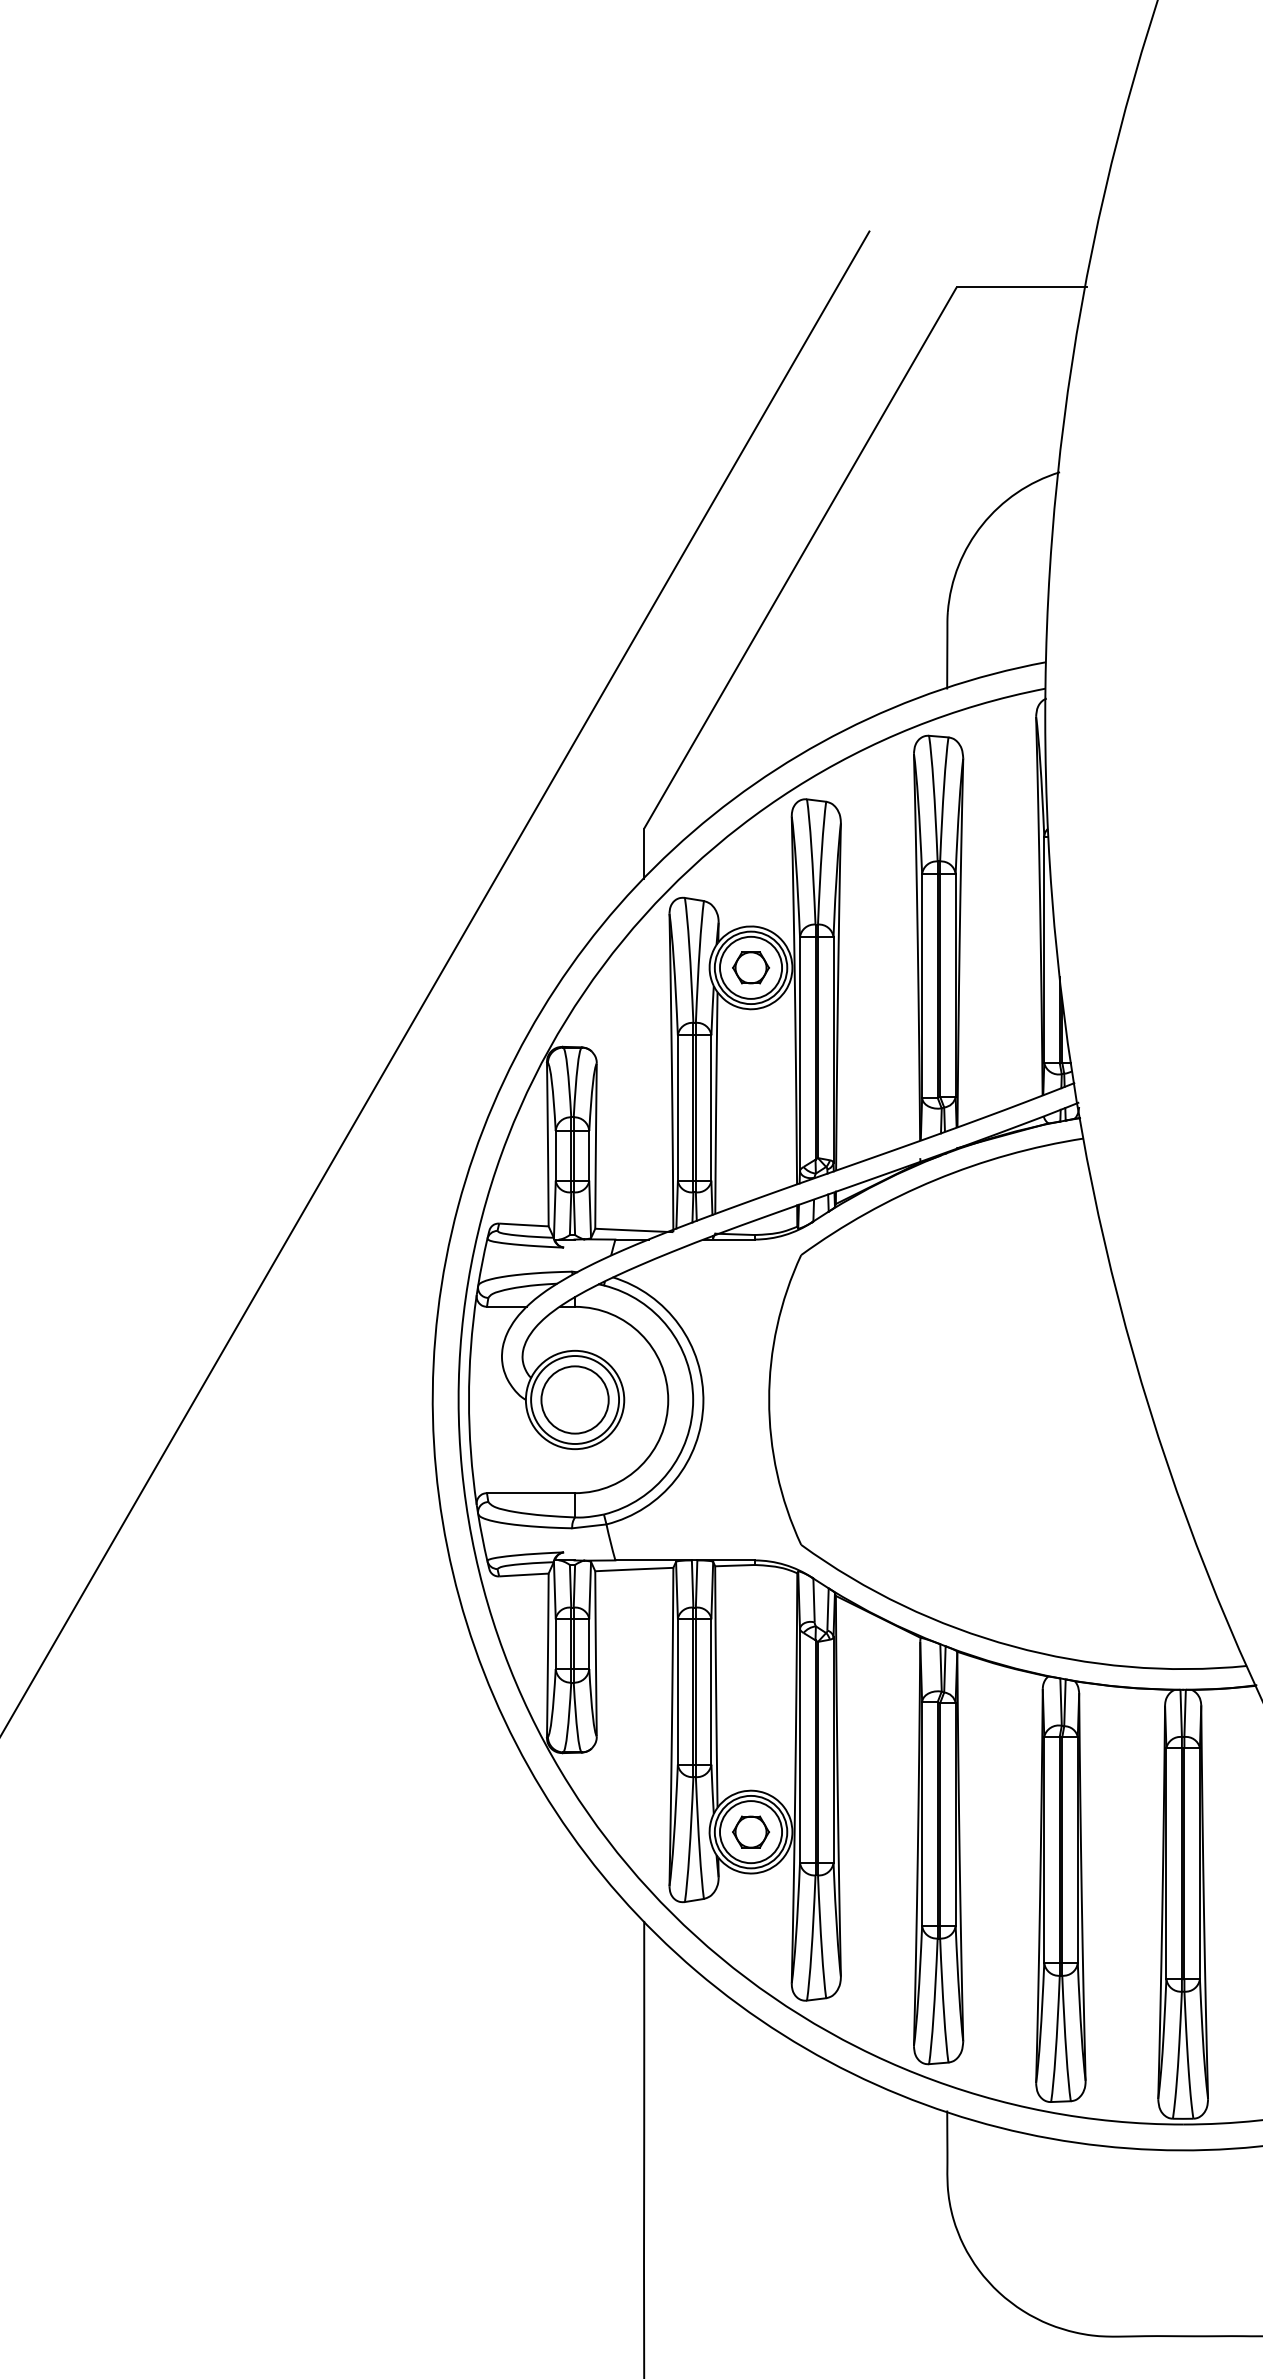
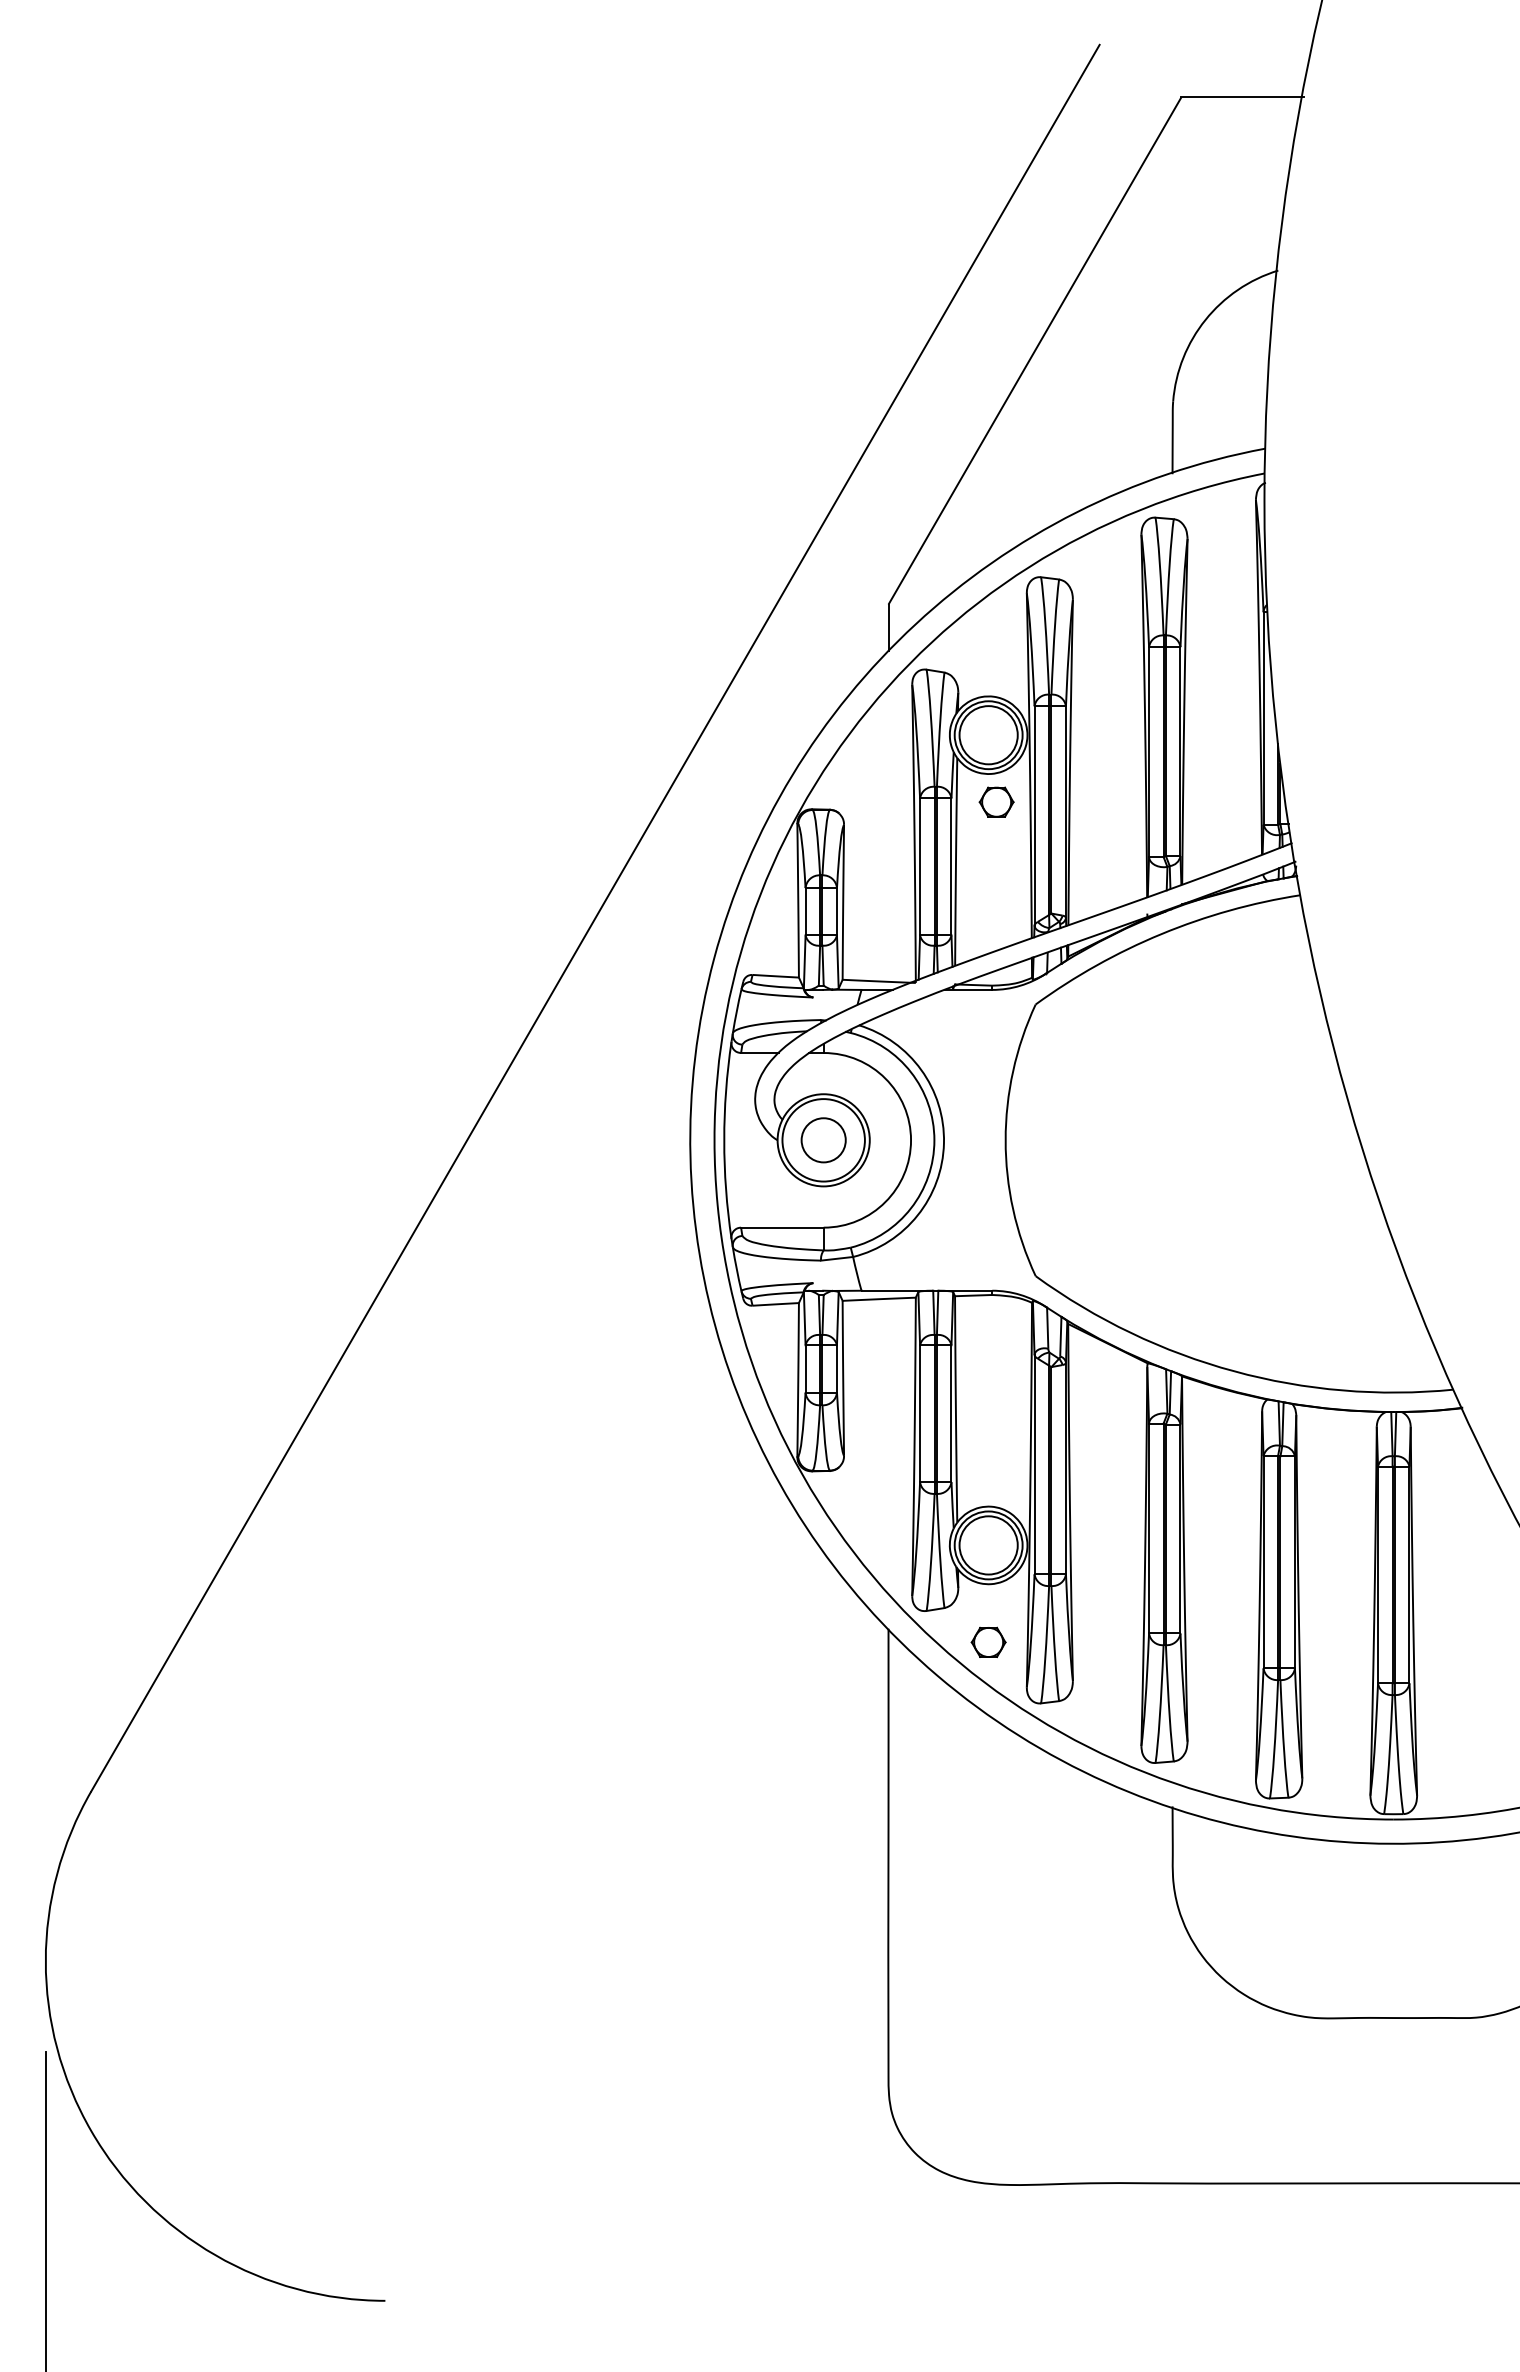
part: (750, 967) -> (996, 801), moved
circle: (574, 1399) -> (823, 1139), size x0.7
part: (750, 1831) -> (988, 1641), moved

